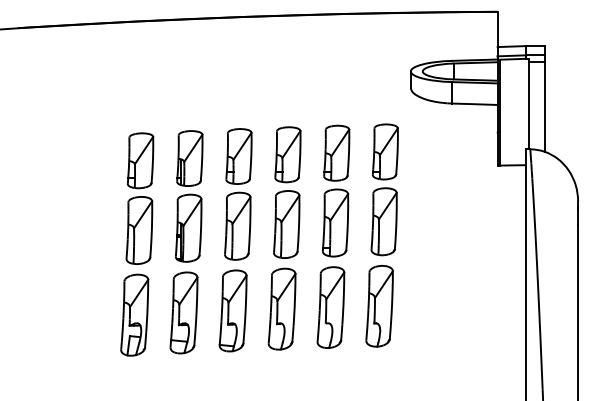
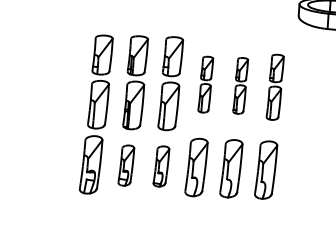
part: (384, 189) -> (275, 87), size x0.7
part: (336, 190) -> (240, 85), size x0.6
part: (287, 192) -> (205, 84), size x0.6
part: (232, 310) -> (161, 166), size x0.7
part: (183, 312) -> (126, 165), size x0.7

